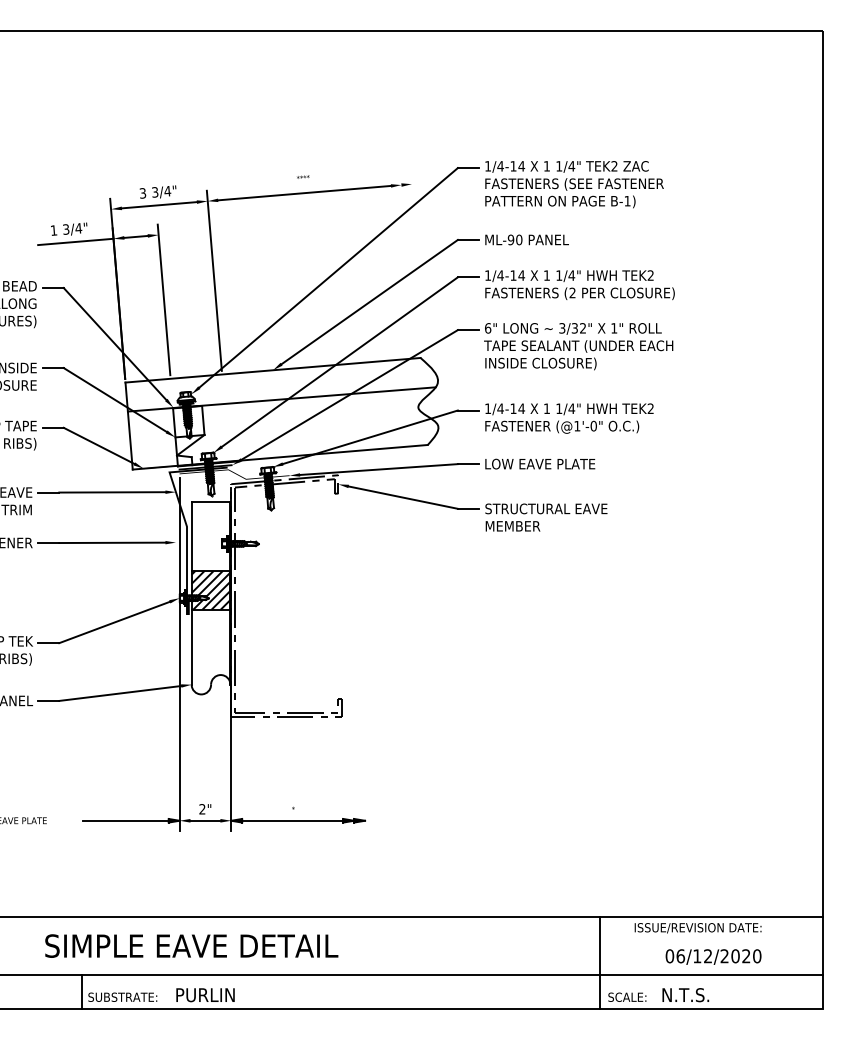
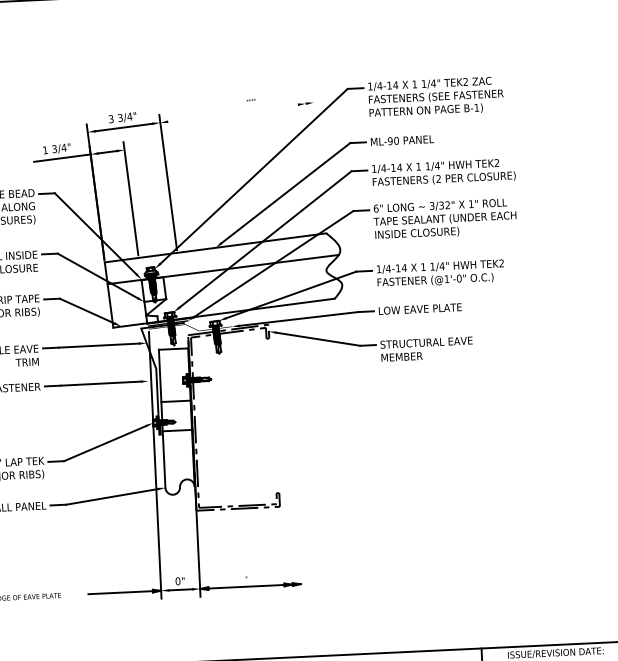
text: (303, 176) -> (251, 99), moved
line: (304, 192) -> (232, 112), removed
hatch: (210, 589) -> (176, 415), removed
text: (202, 809) -> (178, 581), 2" -> 0"

